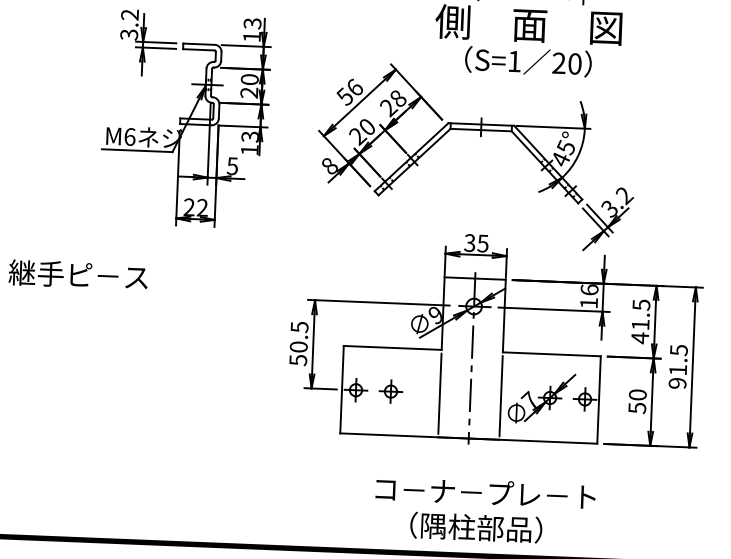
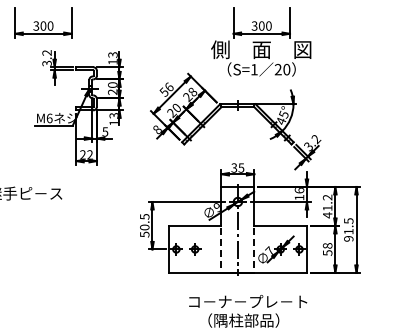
text: (641, 304) -> (327, 197), 41.5 -> 41.2
line: (439, 393) -> (221, 249), solid -> dashed
text: (637, 394) -> (327, 245), 50 -> 58
line: (501, 396) -> (254, 249), solid -> dashed

